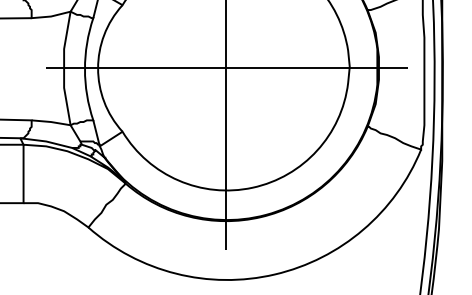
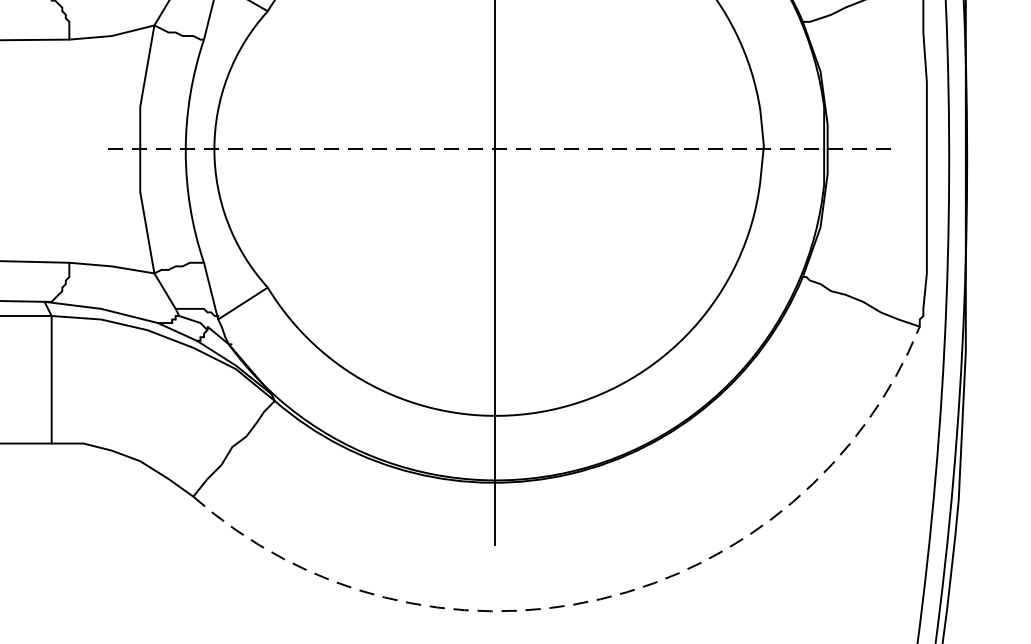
line: (227, 68) -> (496, 149), solid -> dashed
arc: (274, 274) -> (599, 599), solid -> dashed

